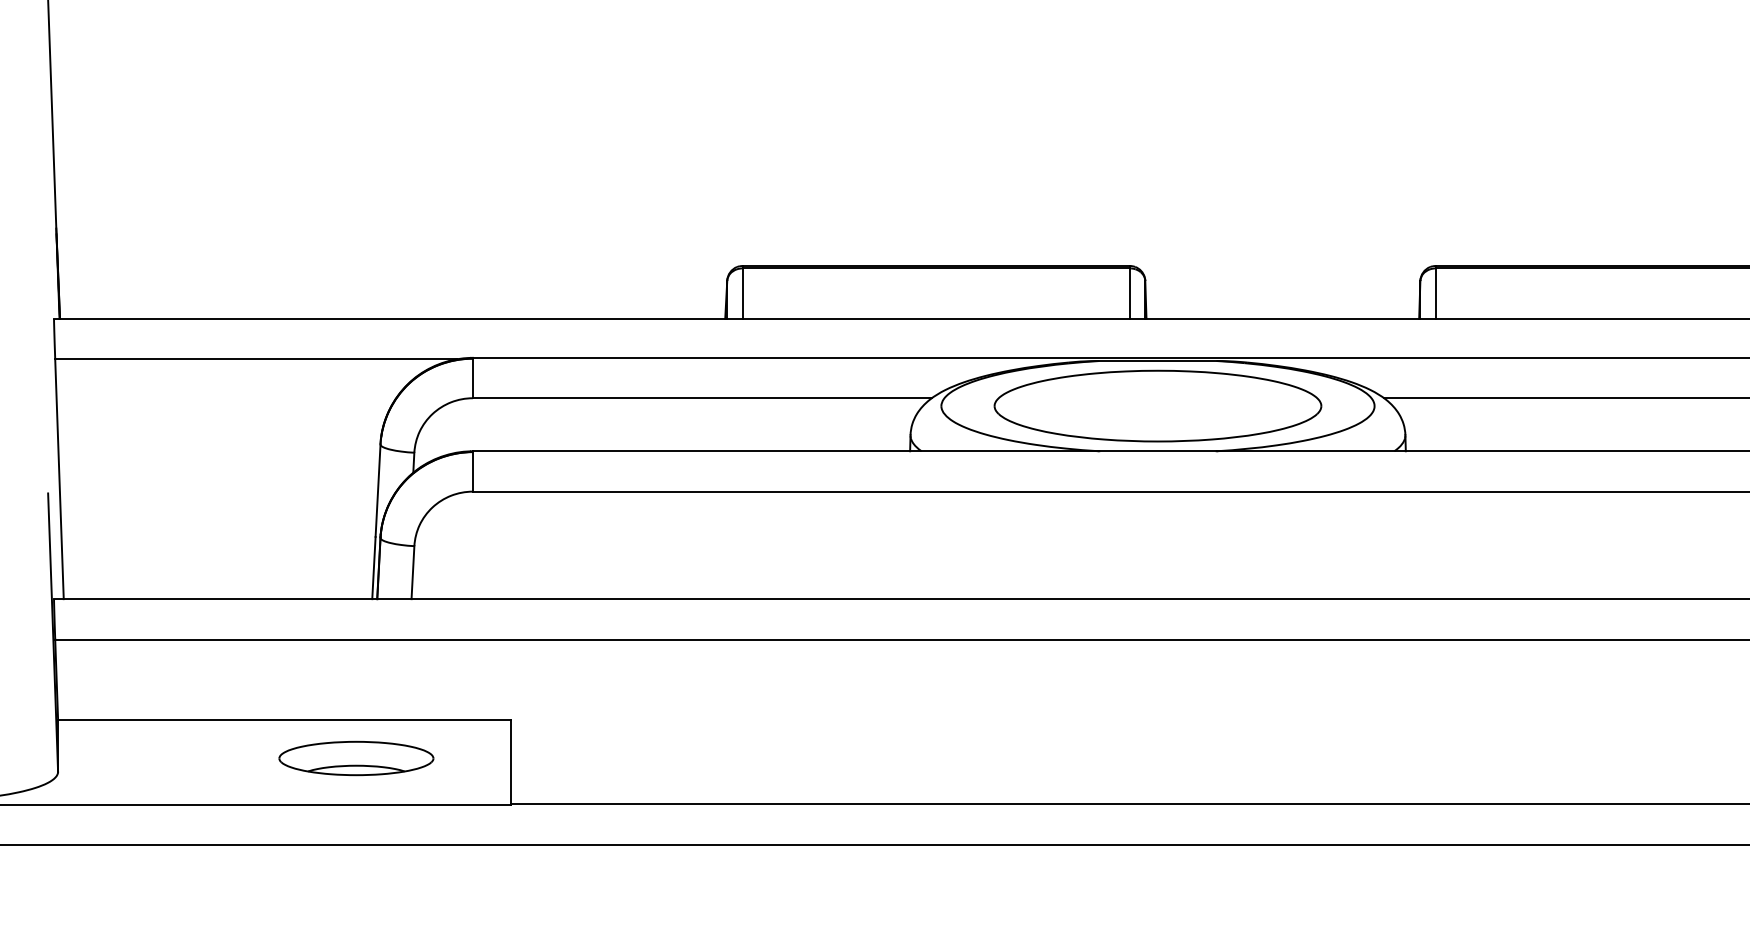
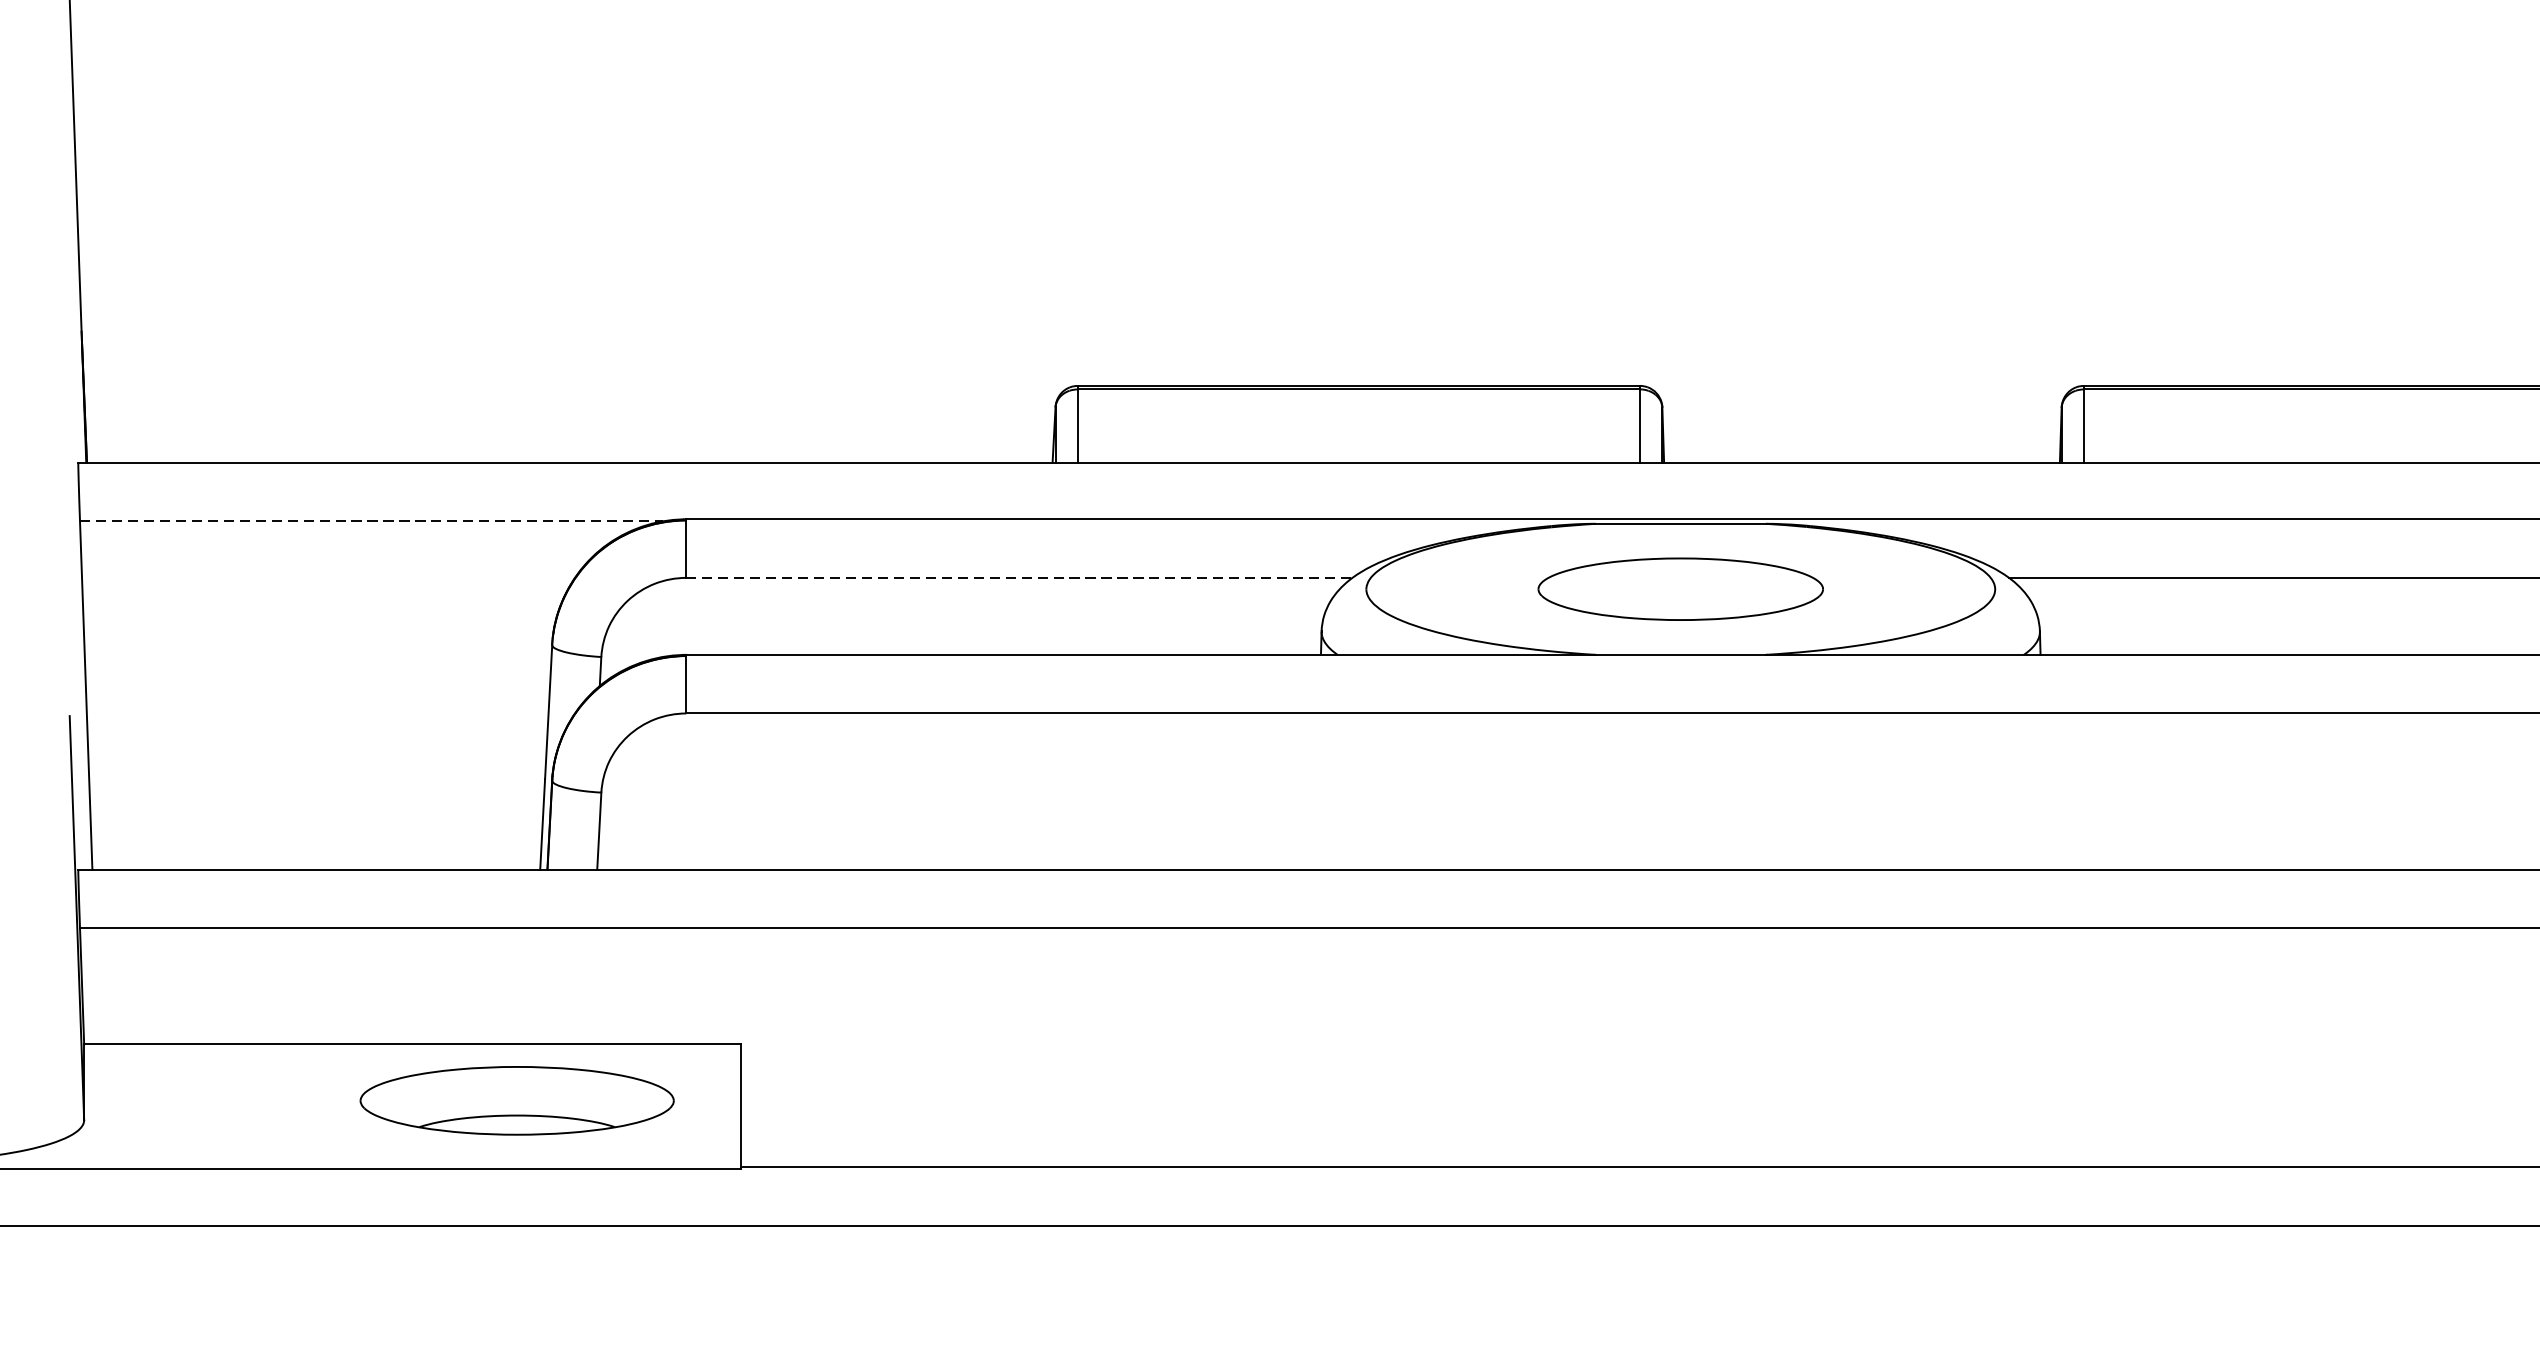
line: (255, 359) -> (370, 521), solid -> dashed
line: (702, 398) -> (1019, 578), solid -> dashed
part: (1157, 405) -> (1680, 588), size x0.6
part: (356, 758) -> (517, 1100), size x1.4

